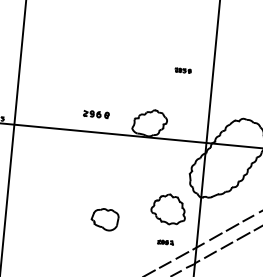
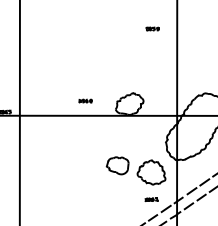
part: (182, 70) -> (152, 28), moved
part: (96, 113) -> (85, 100), size x0.62
part: (104, 219) -> (117, 165), moved

